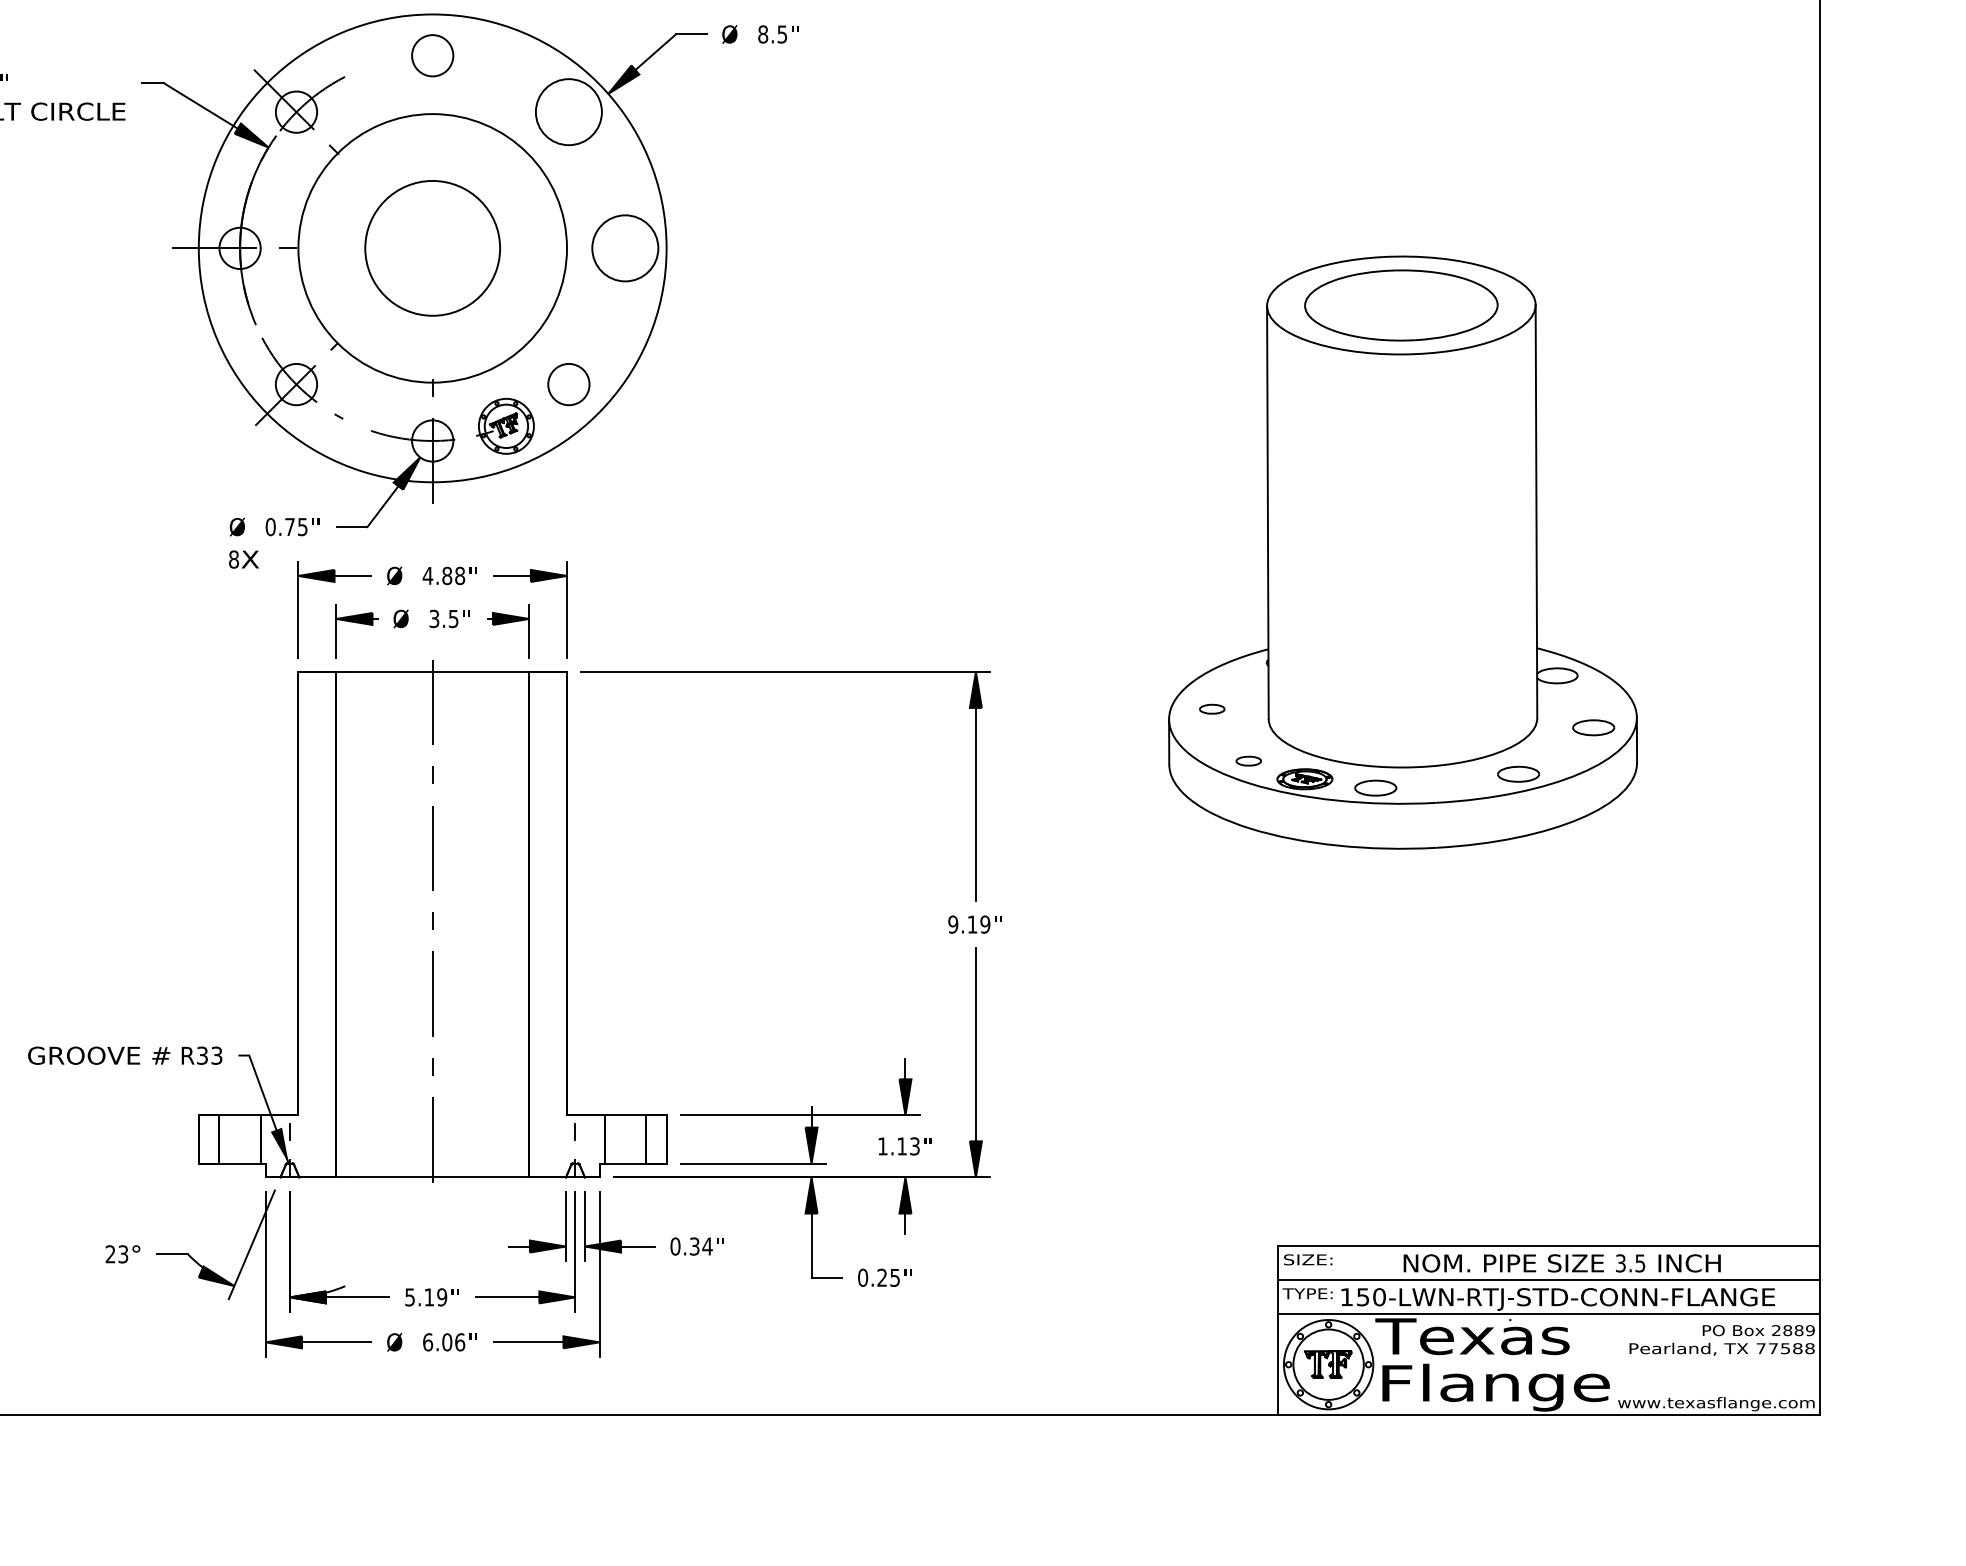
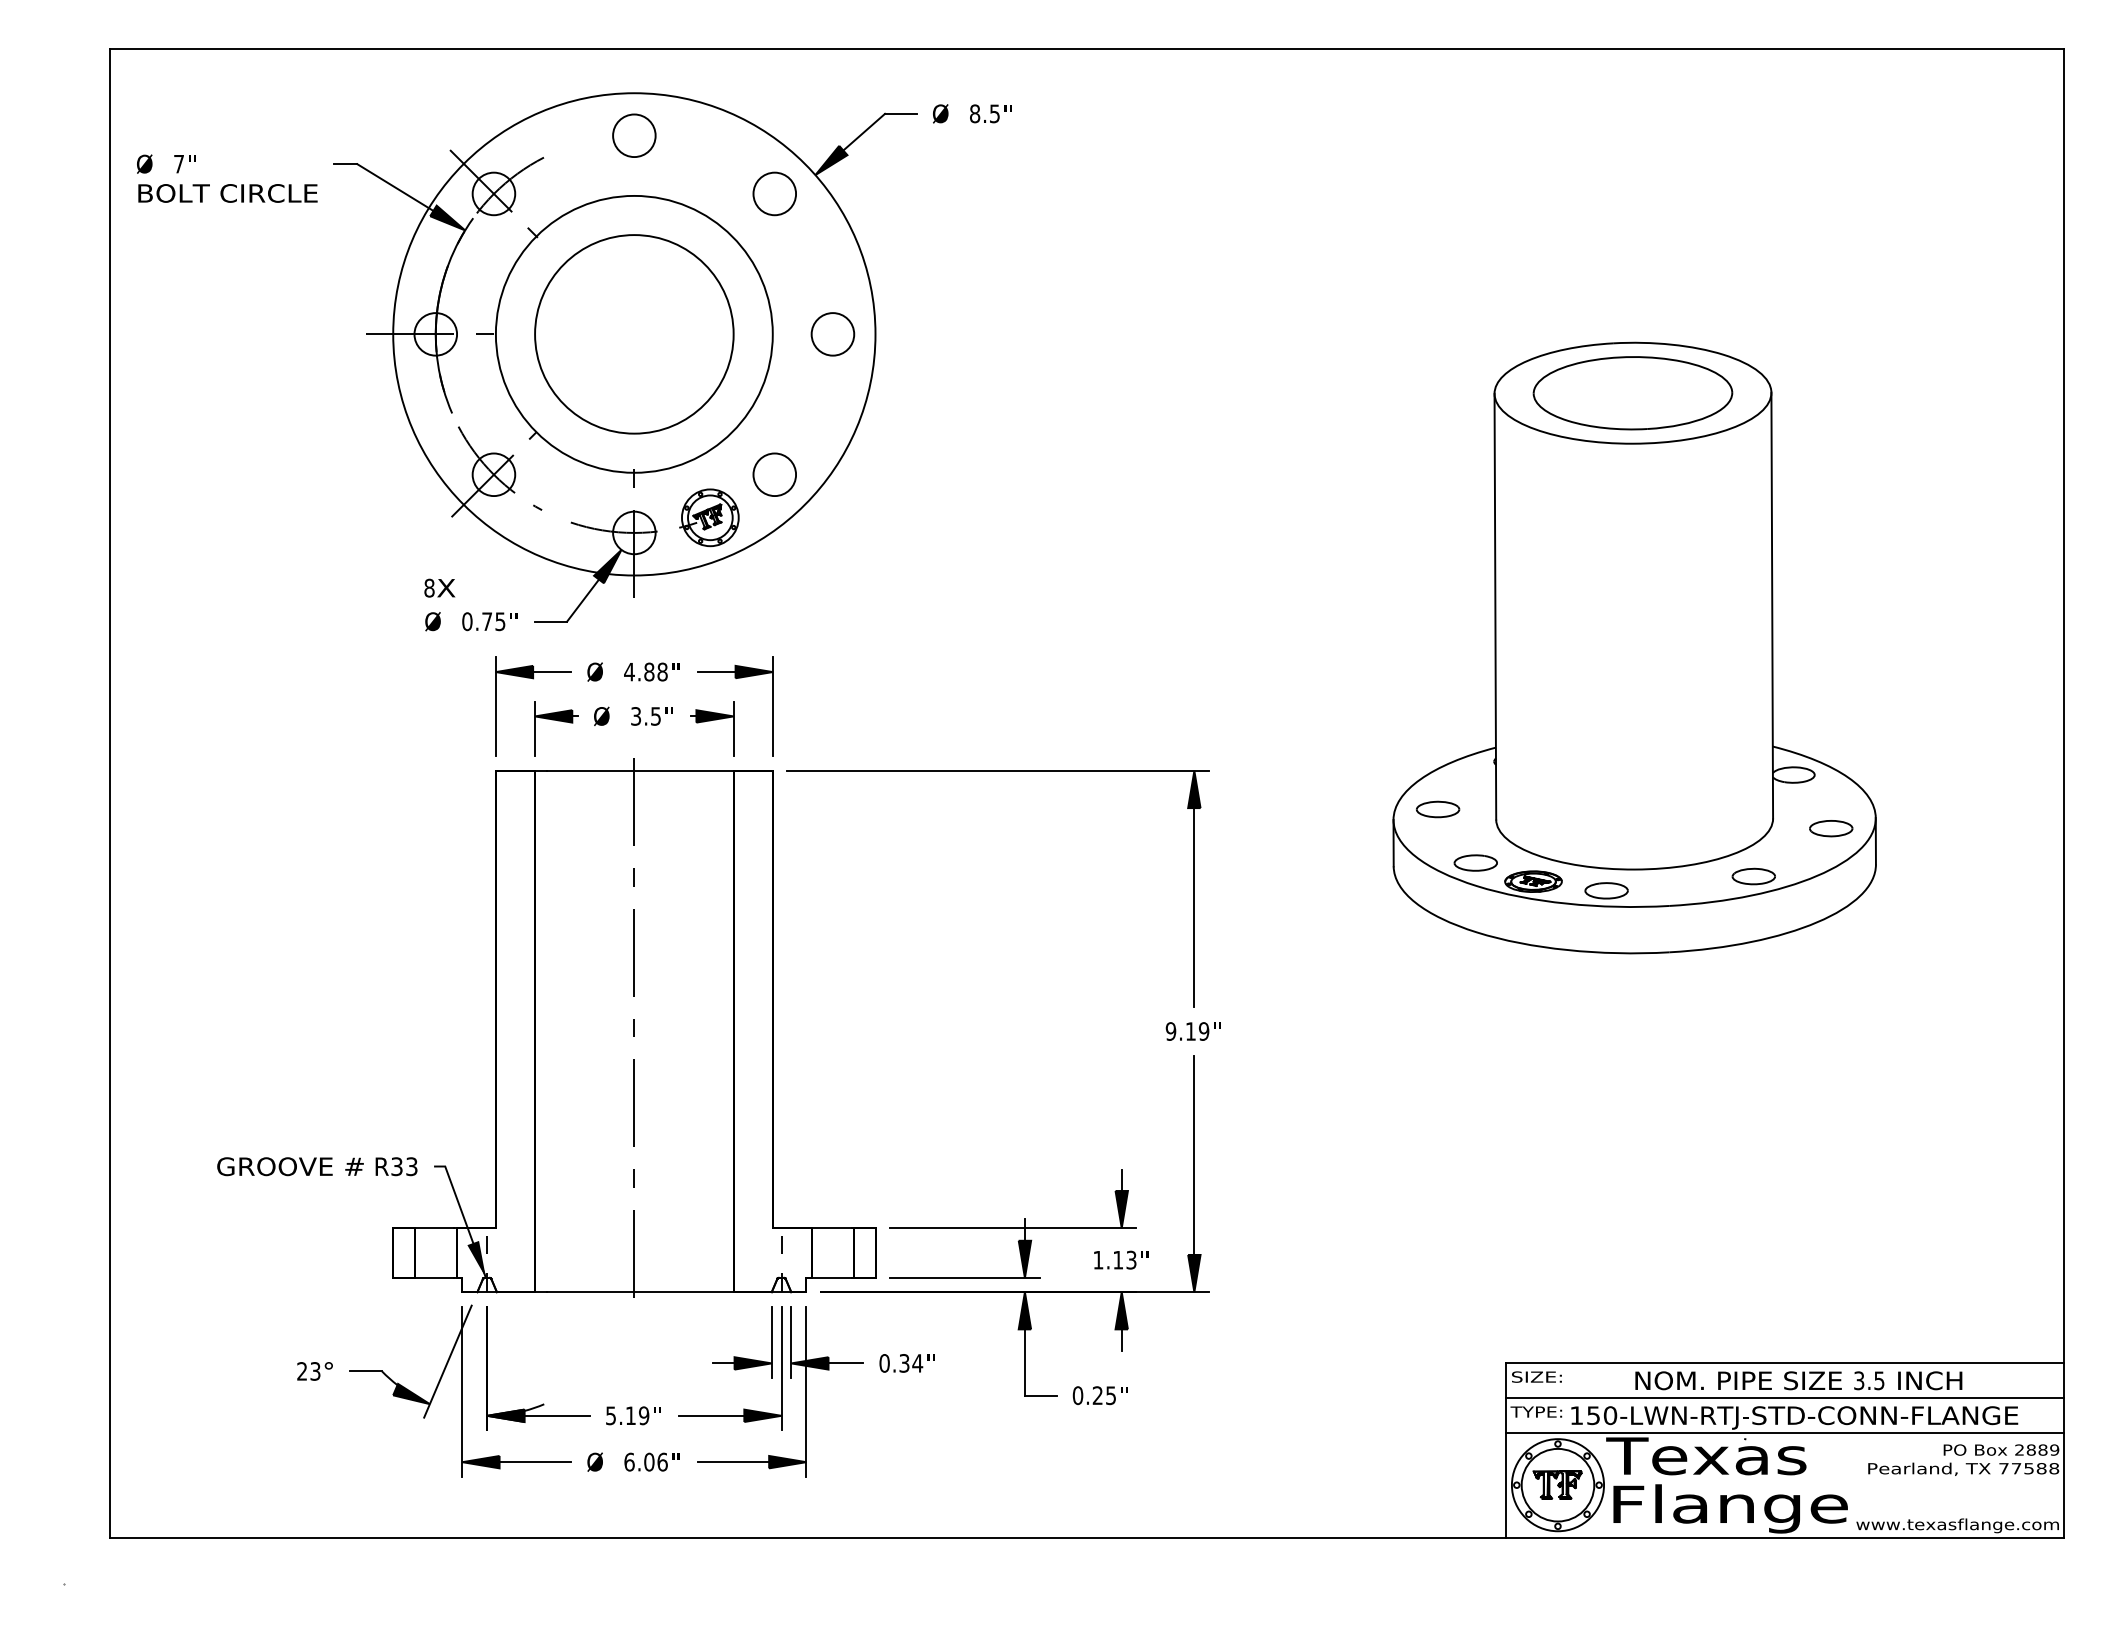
circle: (568, 111) -> (774, 193), size x0.62
circle: (432, 248) -> (634, 334), size x1.43
circle: (624, 248) -> (832, 334), size x0.62
text: (243, 558) -> (439, 587), moved
part: (1211, 709) -> (1437, 809), size x1.67
part: (1248, 760) -> (1475, 862), size x1.67

